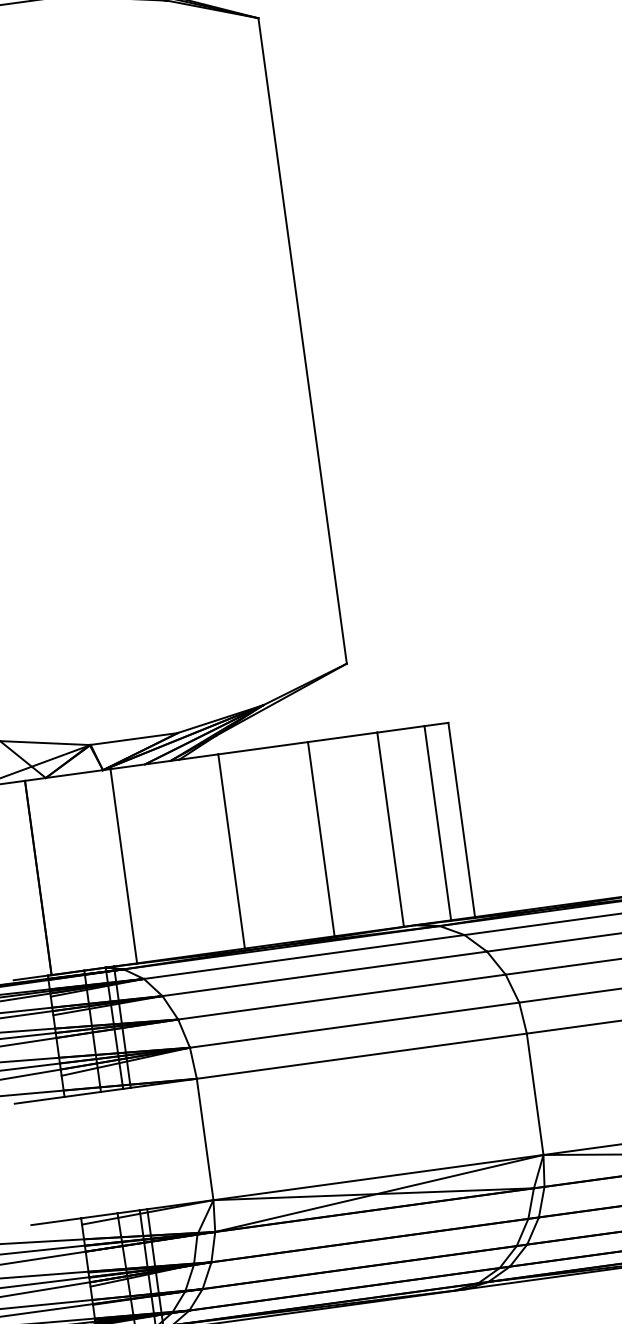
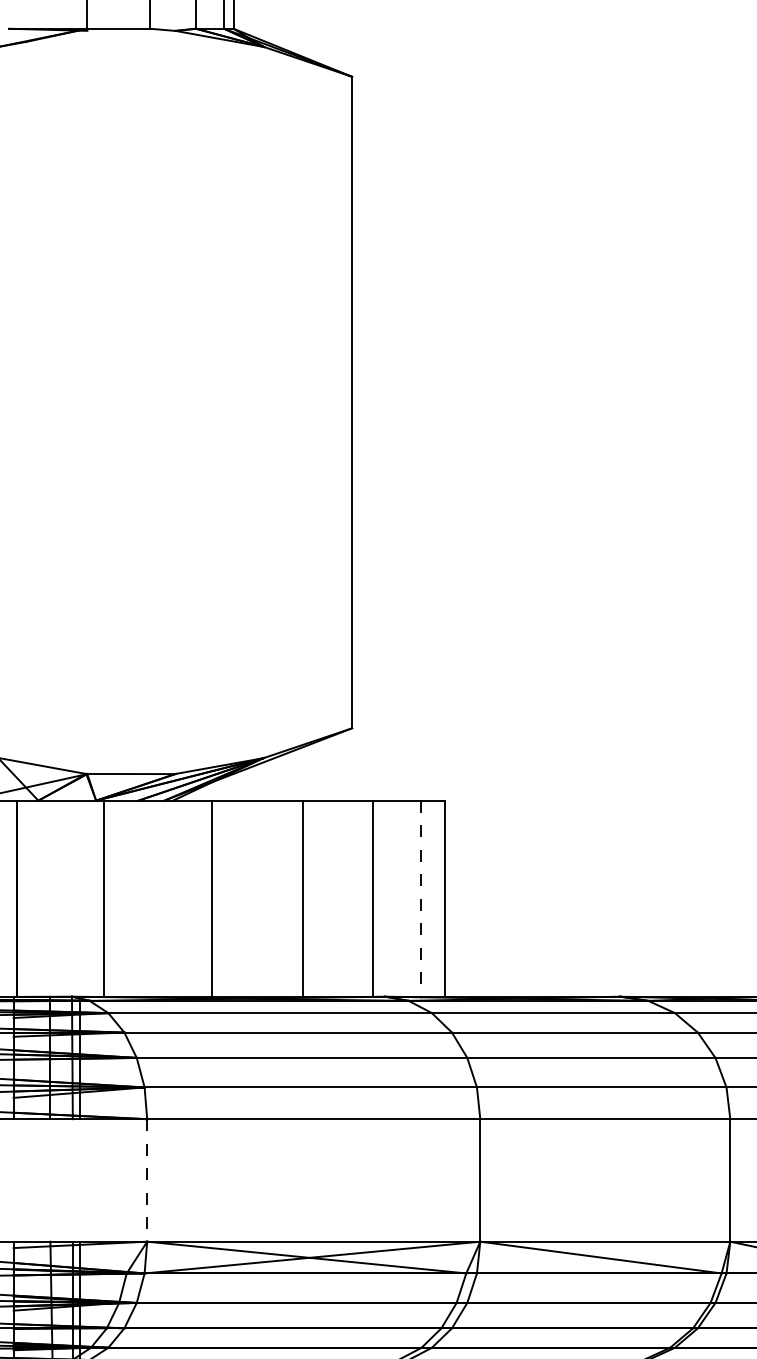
line: (437, 824) -> (420, 899), solid -> dashed
line: (205, 1139) -> (147, 1180), solid -> dashed

